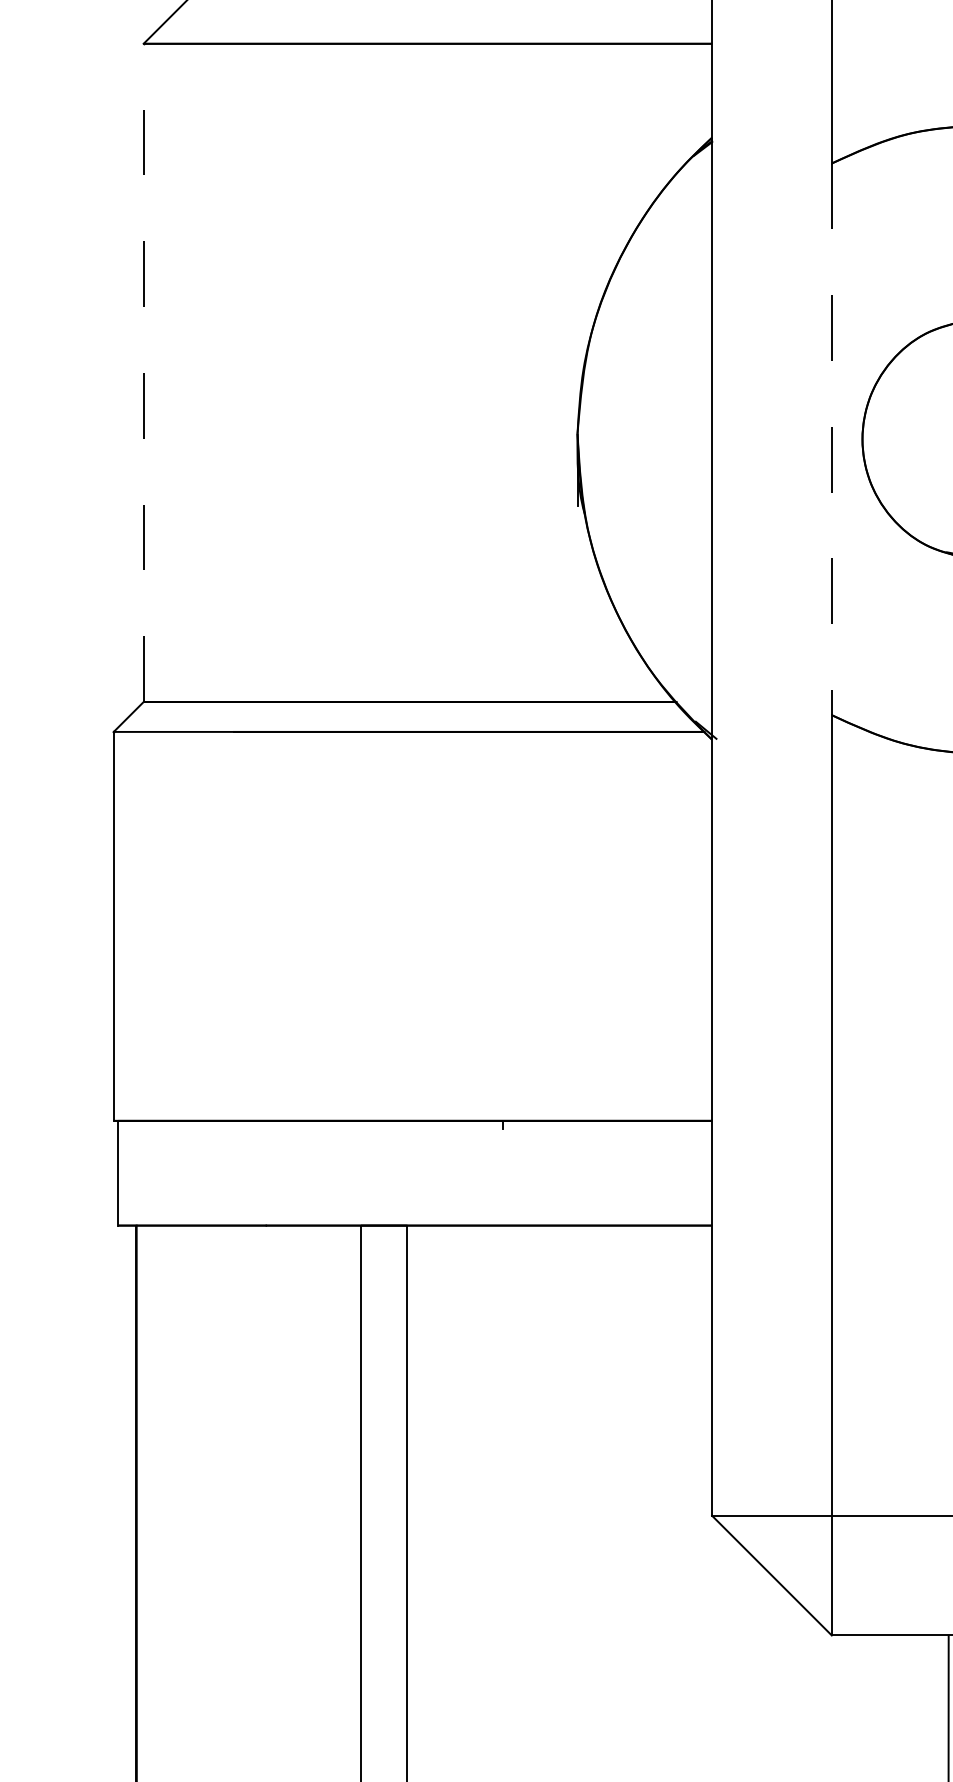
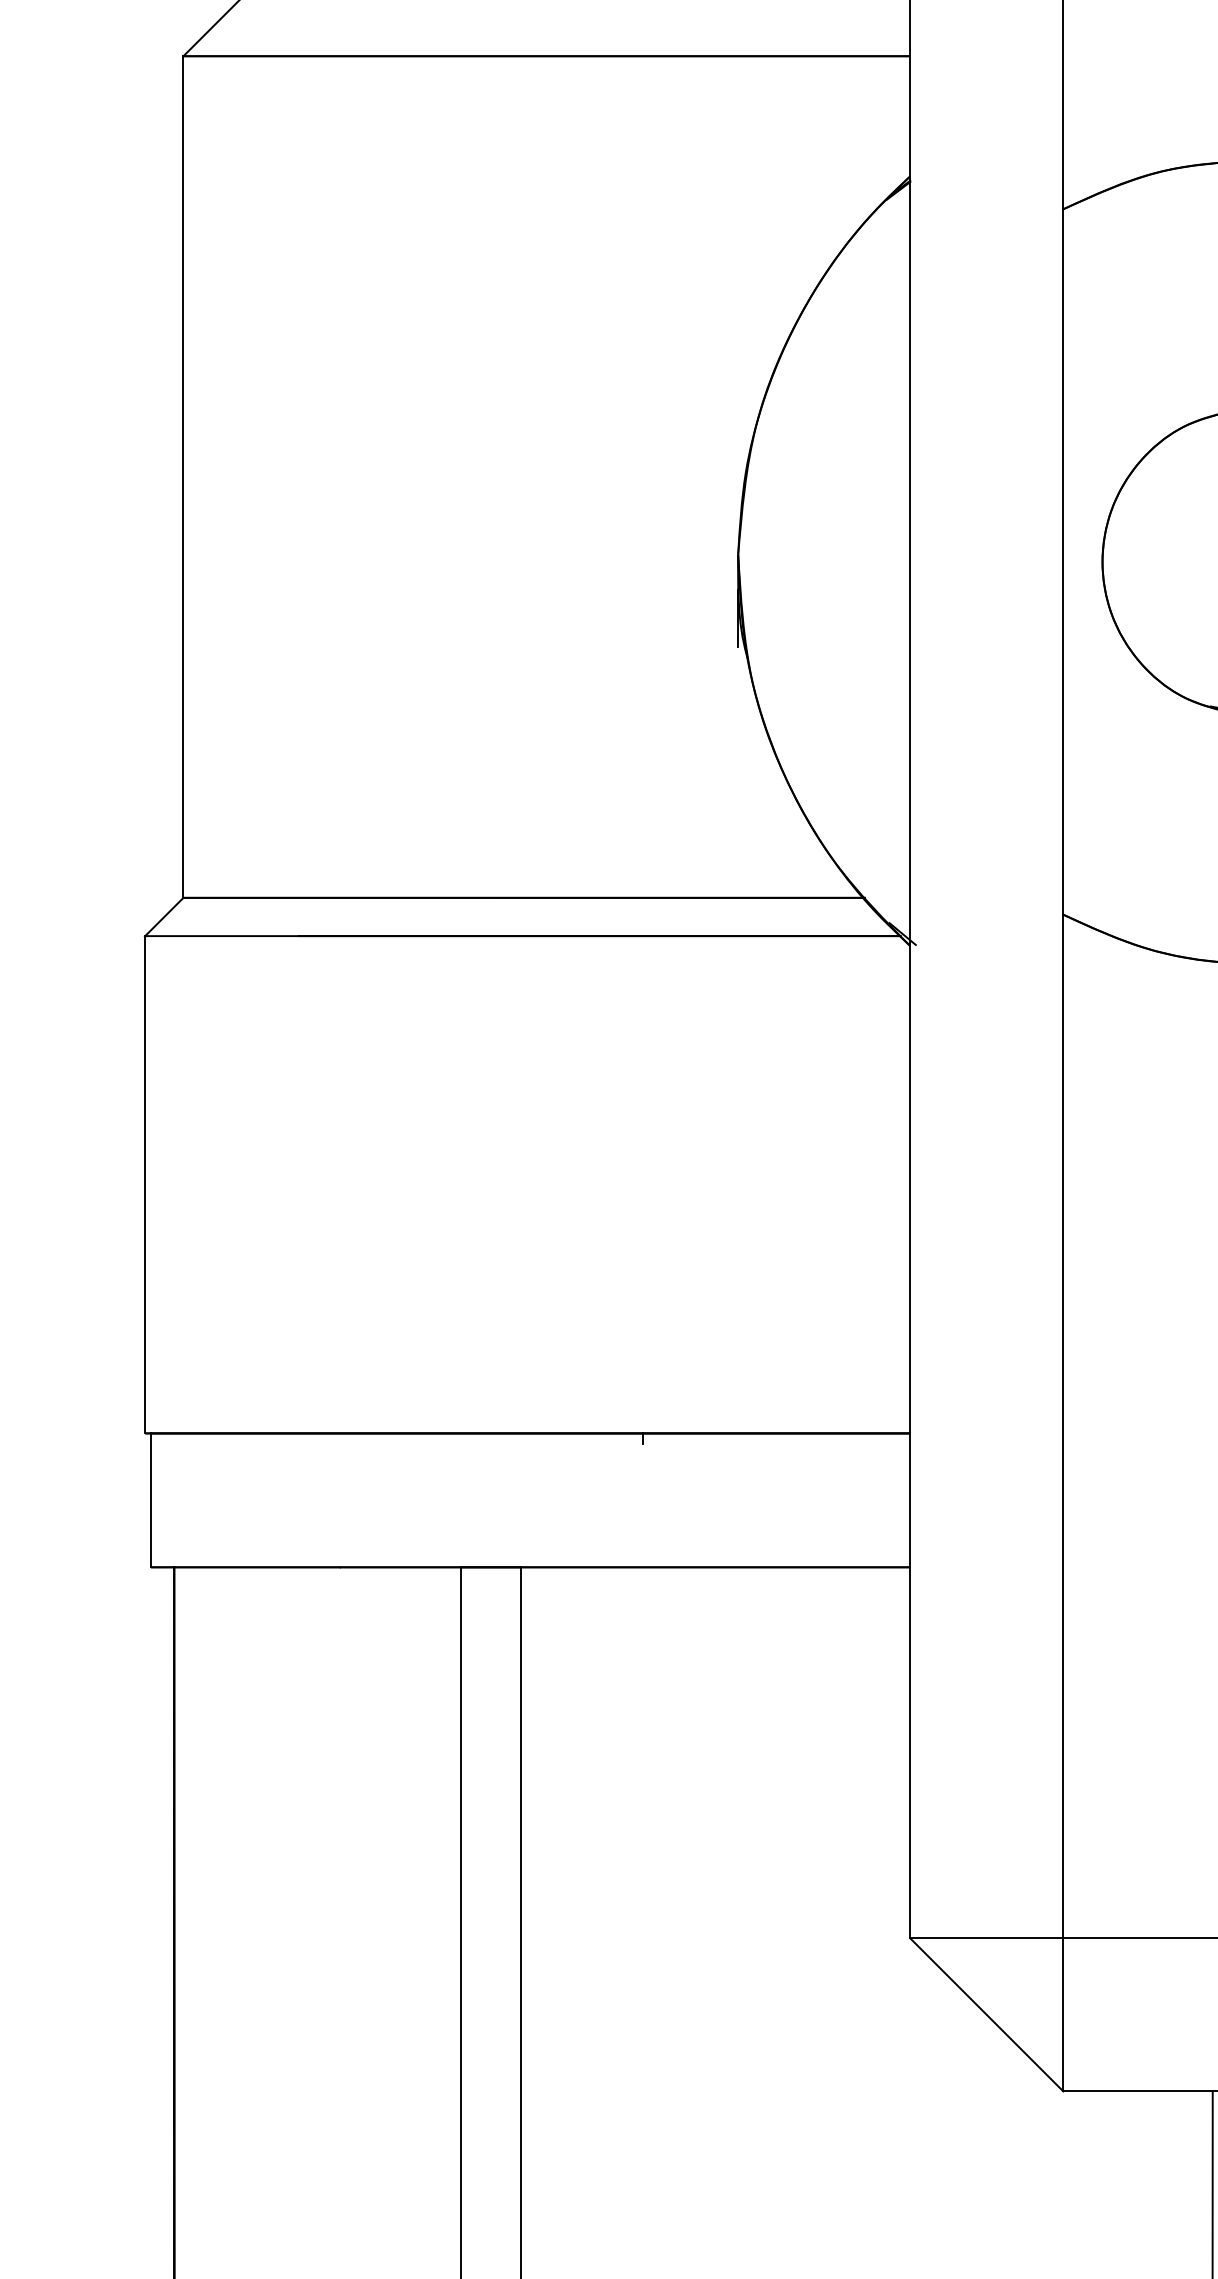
line: (143, 373) -> (183, 477), dashed -> solid
line: (831, 439) -> (1063, 562), dashed -> solid

